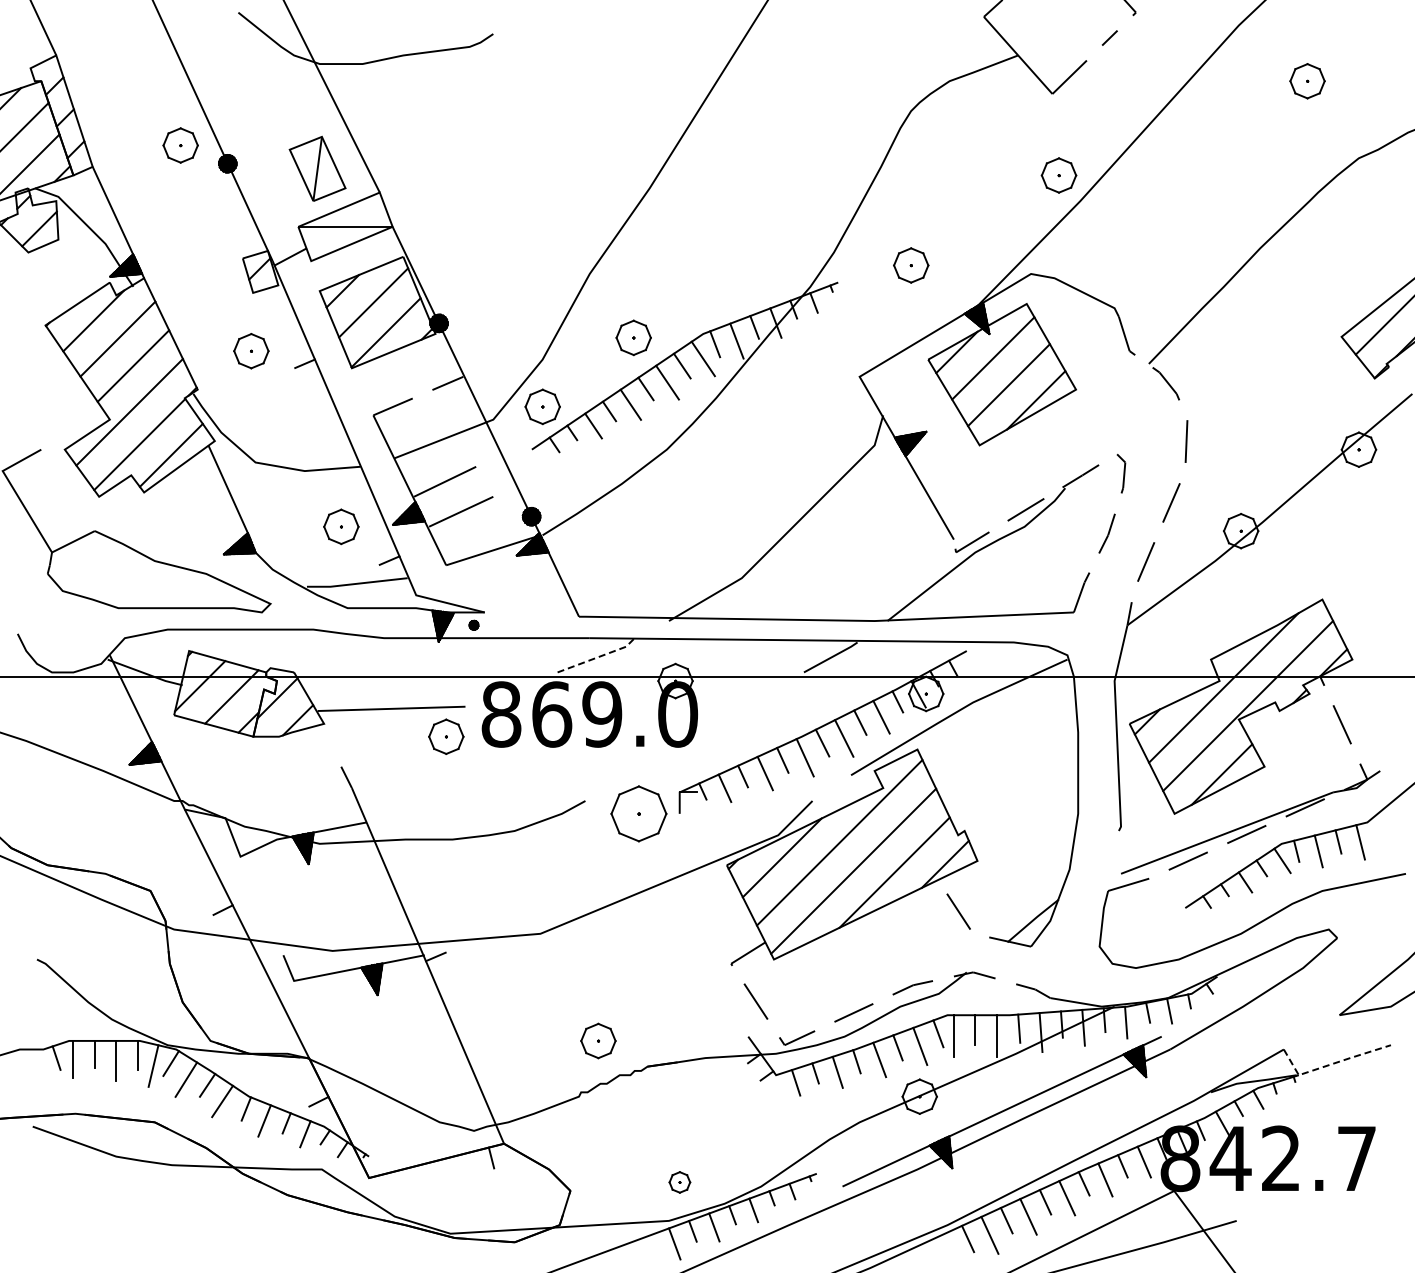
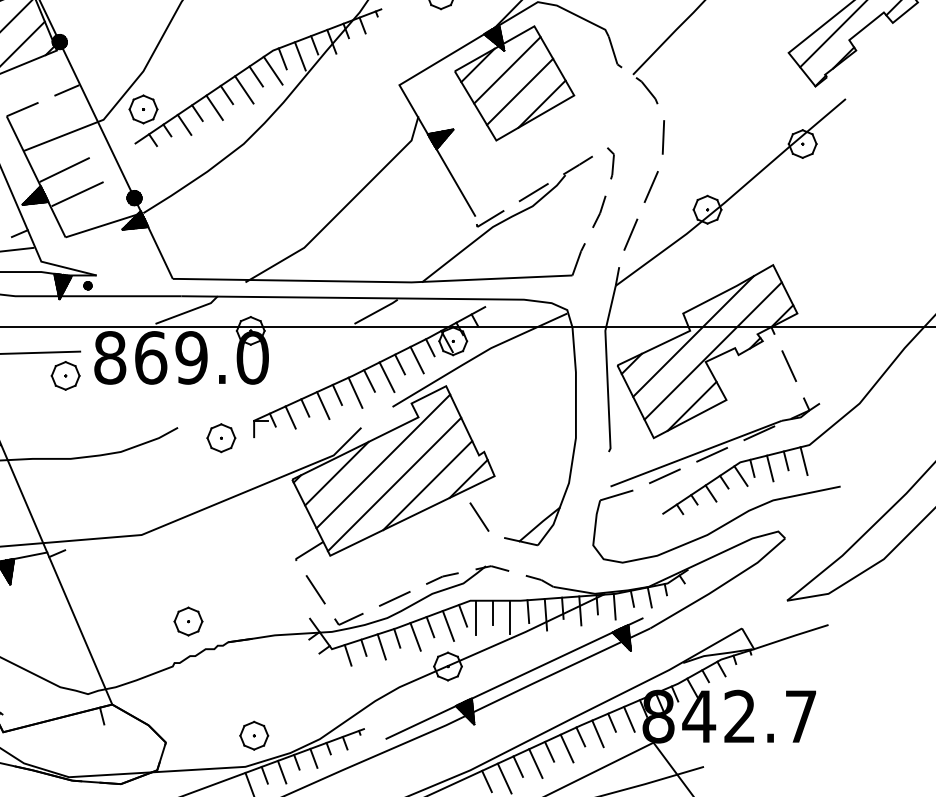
part: (633, 337) -> (216, 53), removed
line: (598, 657) -> (188, 311), dashed -> solid
part: (639, 813) -> (221, 437), size x0.62
line: (1330, 1064) -> (779, 640), dashed -> solid
part: (679, 1182) -> (253, 735), size x1.67

